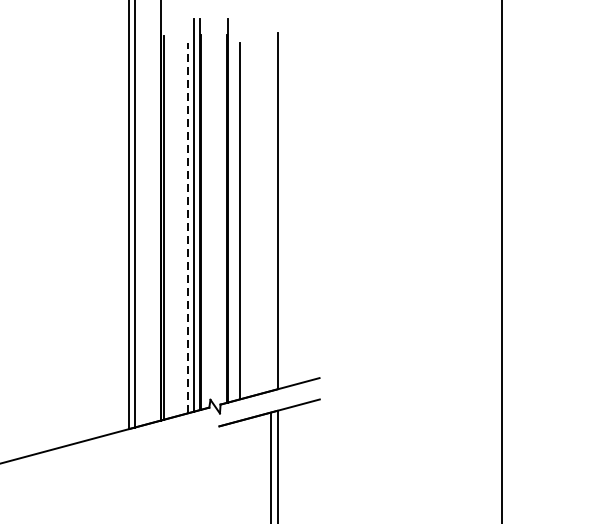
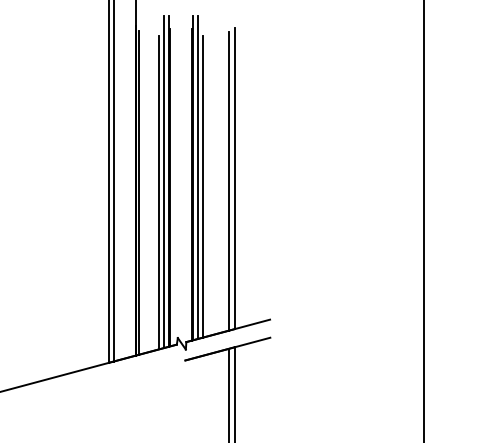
line: (234, 209) -> (198, 177), added
line: (270, 214) -> (228, 181), added
line: (188, 227) -> (159, 192), dashed -> solid

